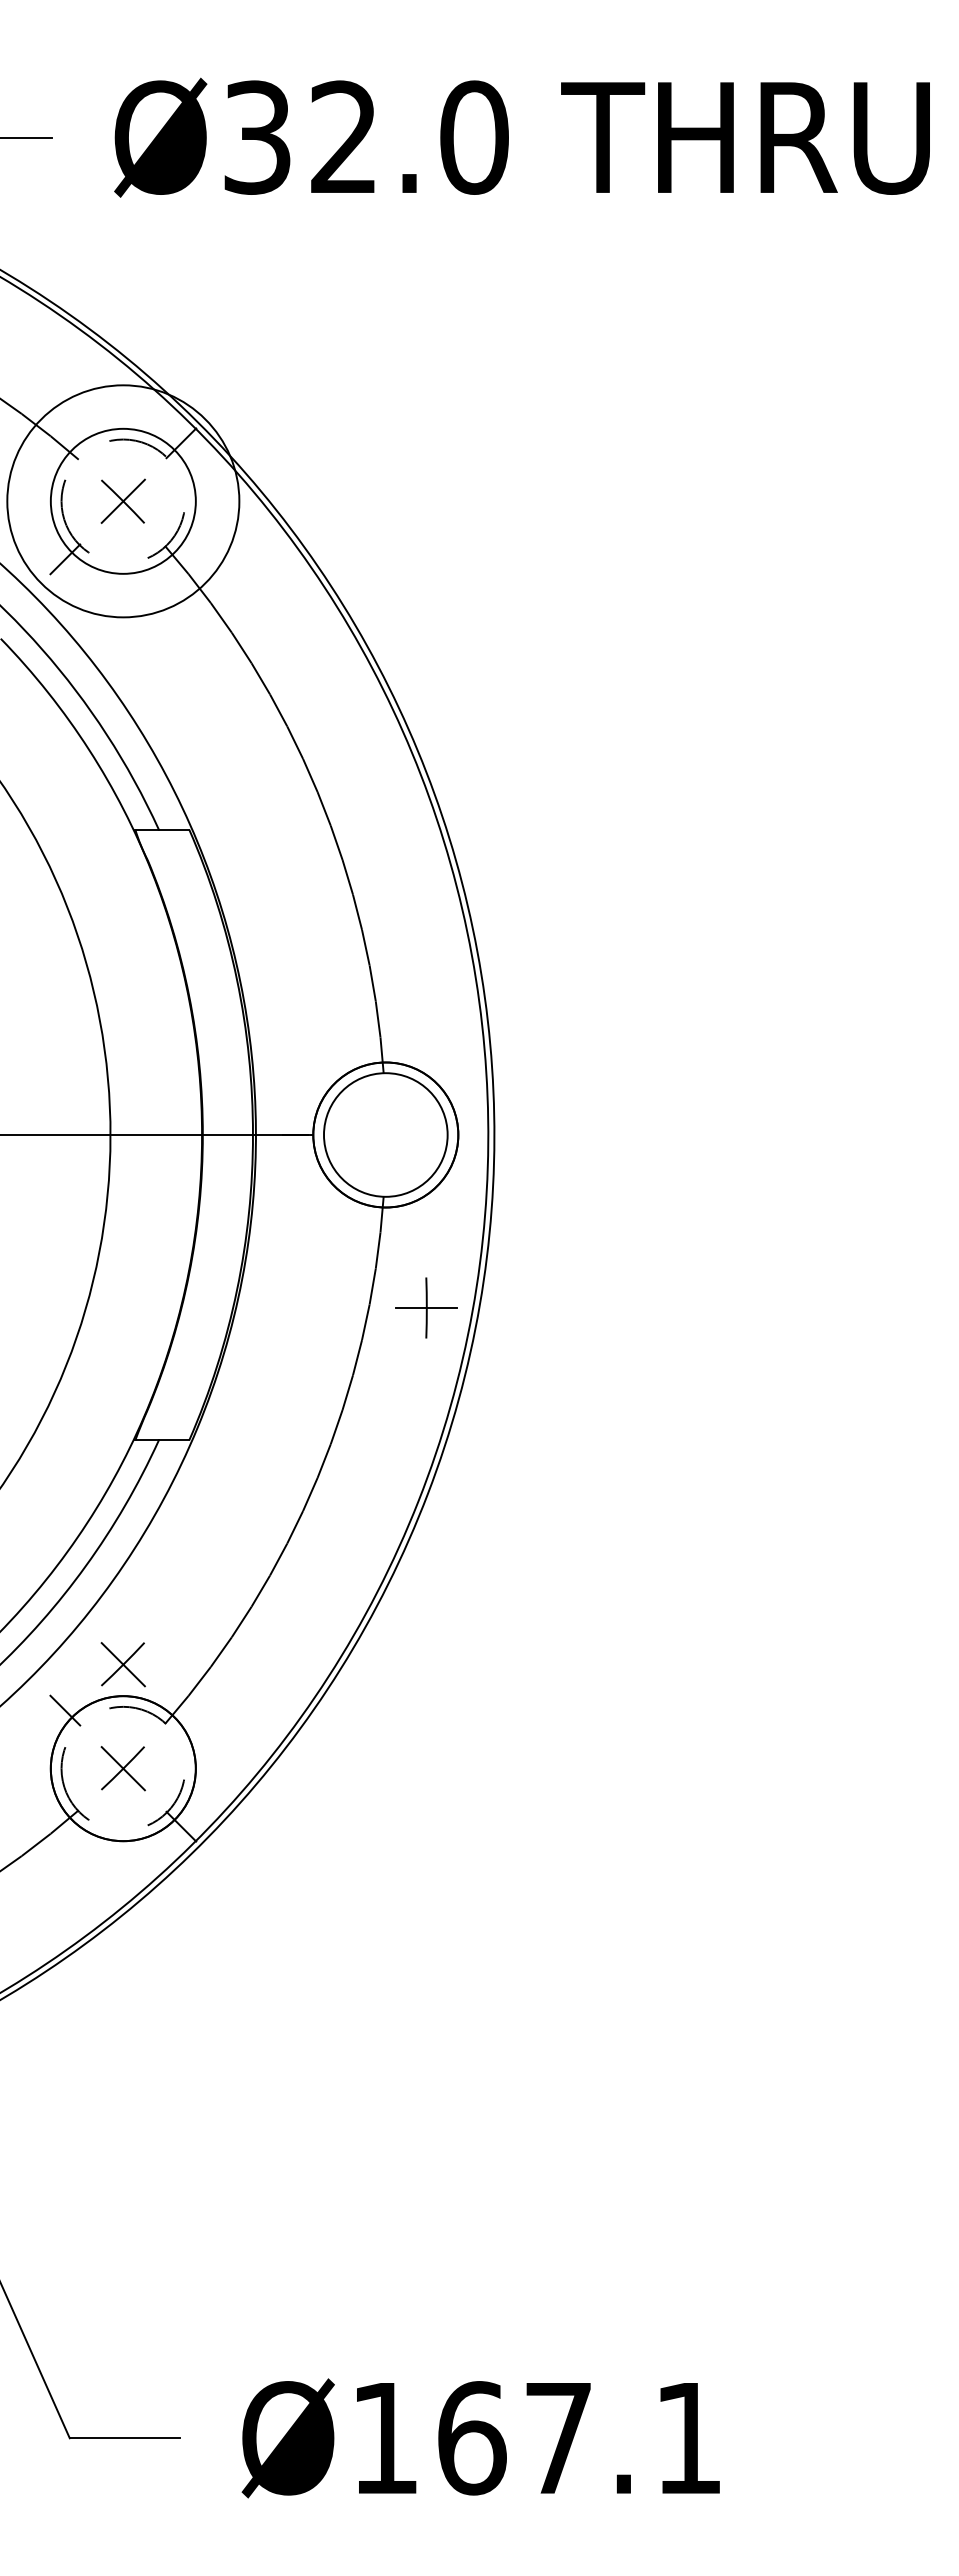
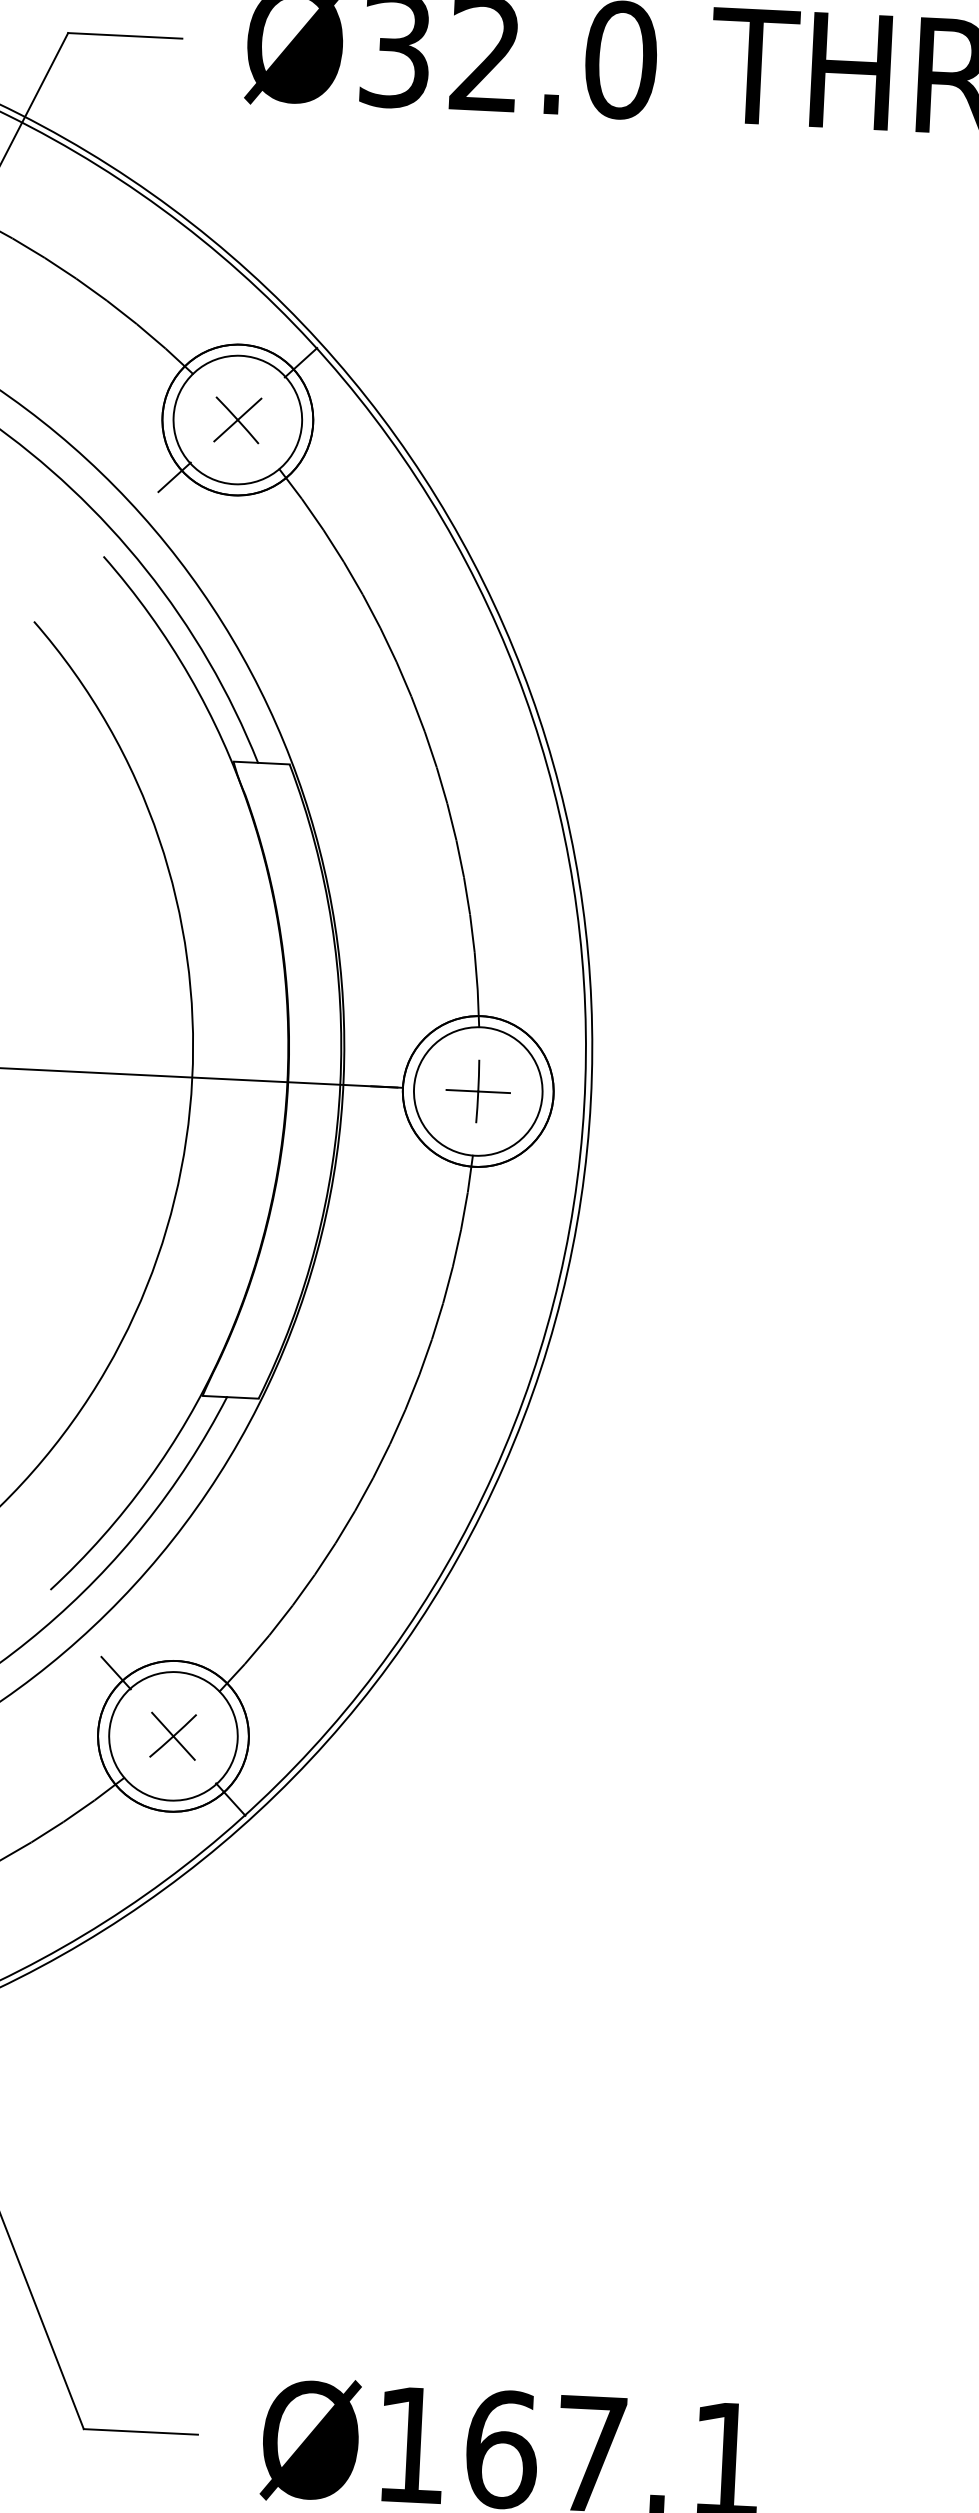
circle: (122, 500) -> (237, 419), size x0.62
circle: (123, 501) -> (237, 420), dashed -> solid
part: (426, 1307) -> (477, 1090), moved
part: (122, 1664) -> (177, 1628), removed
circle: (123, 1768) -> (173, 1736), dashed -> solid

